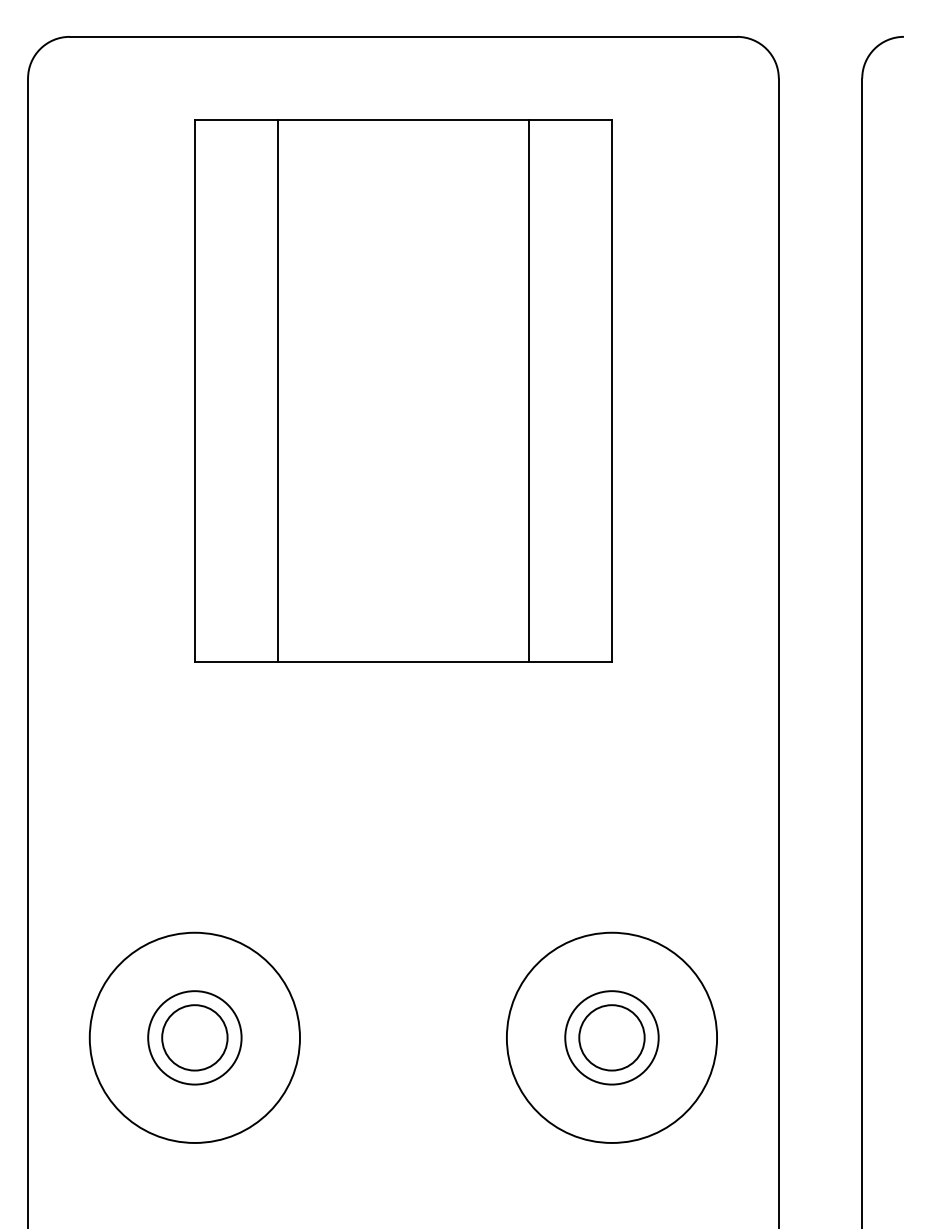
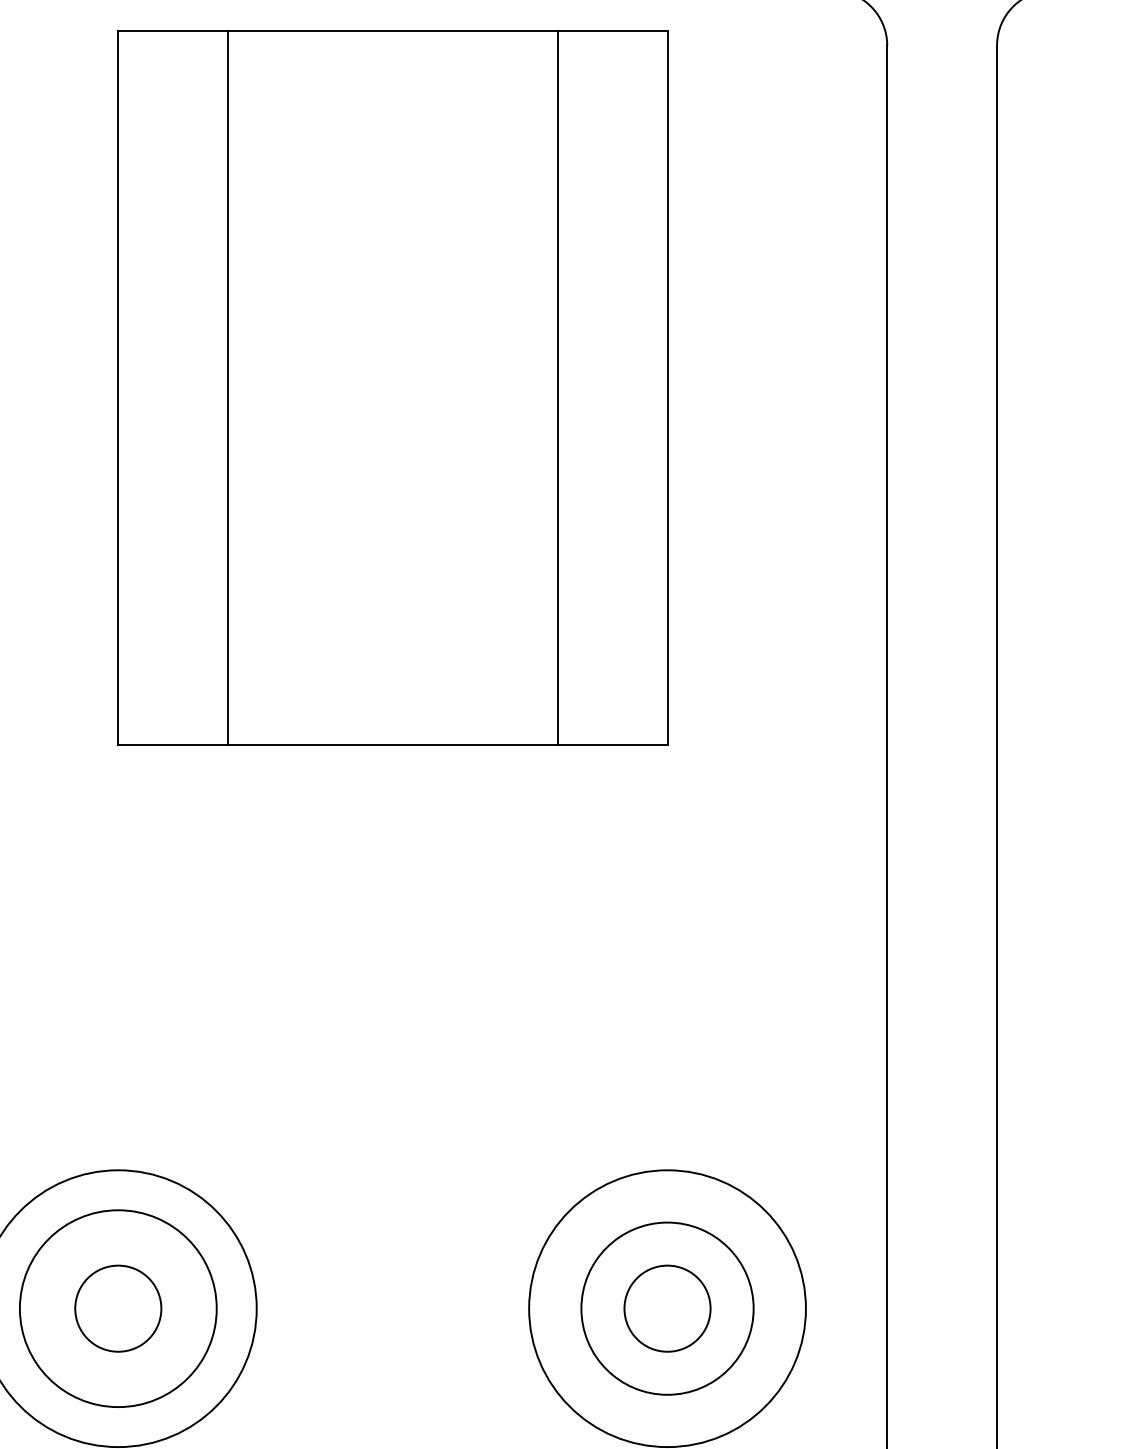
part: (403, 390) -> (393, 386), moved
circle: (194, 1037) -> (117, 1308), size x1.6
circle: (611, 1037) -> (666, 1308), size x1.4

